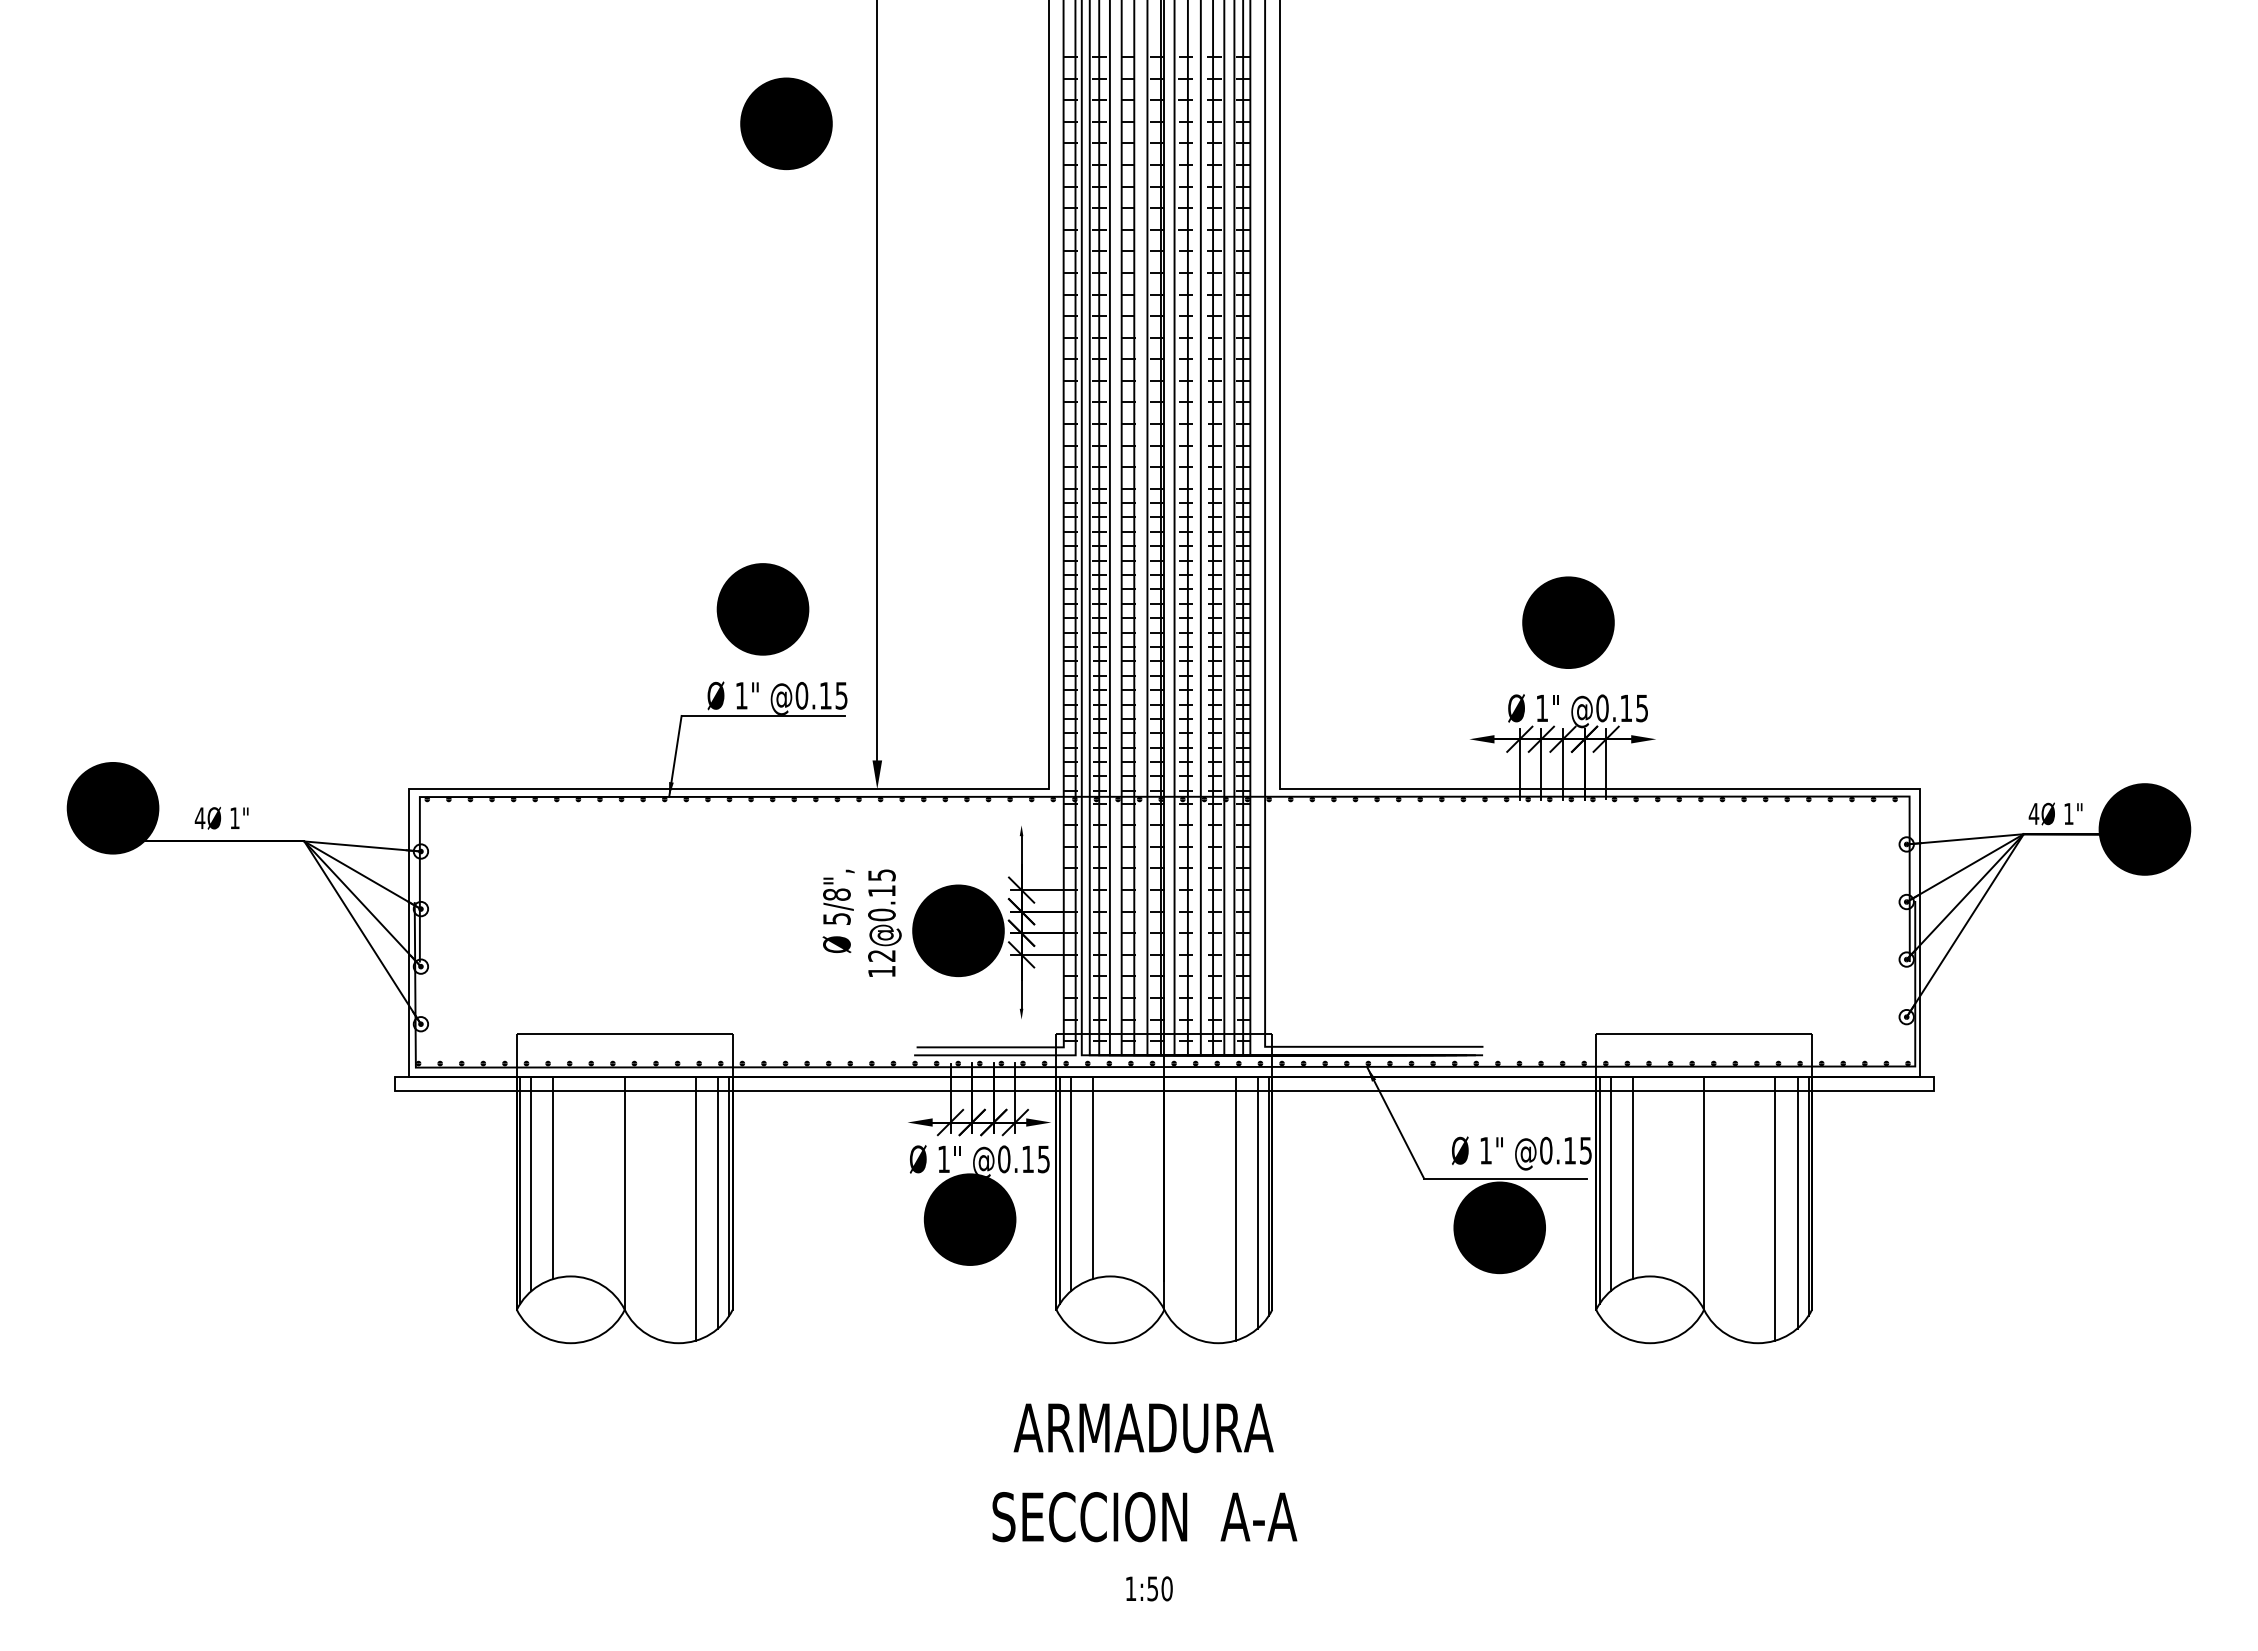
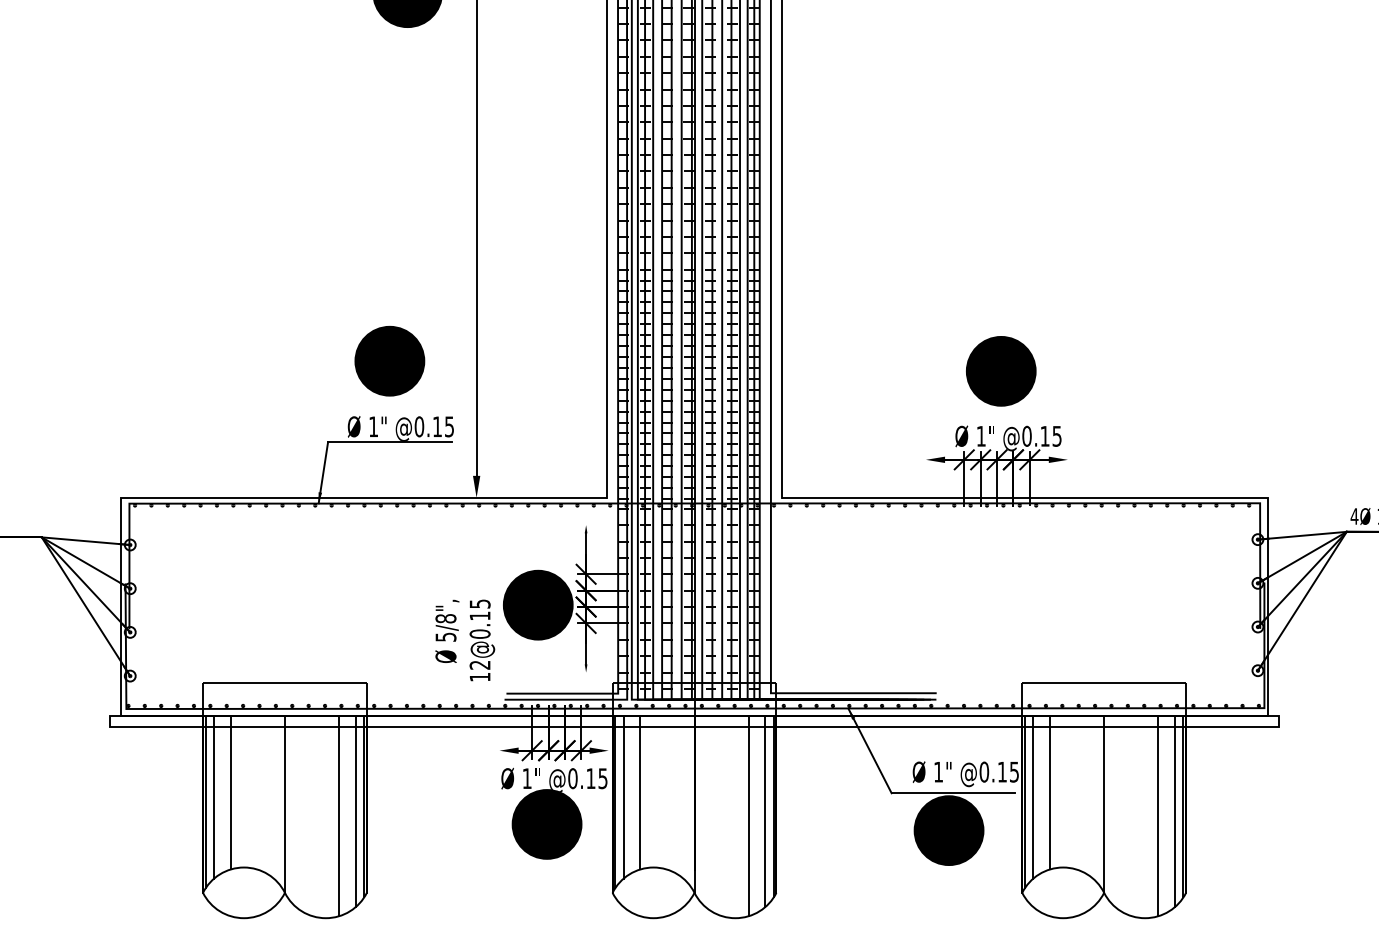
text: (861, 922) -> (464, 639), moved

